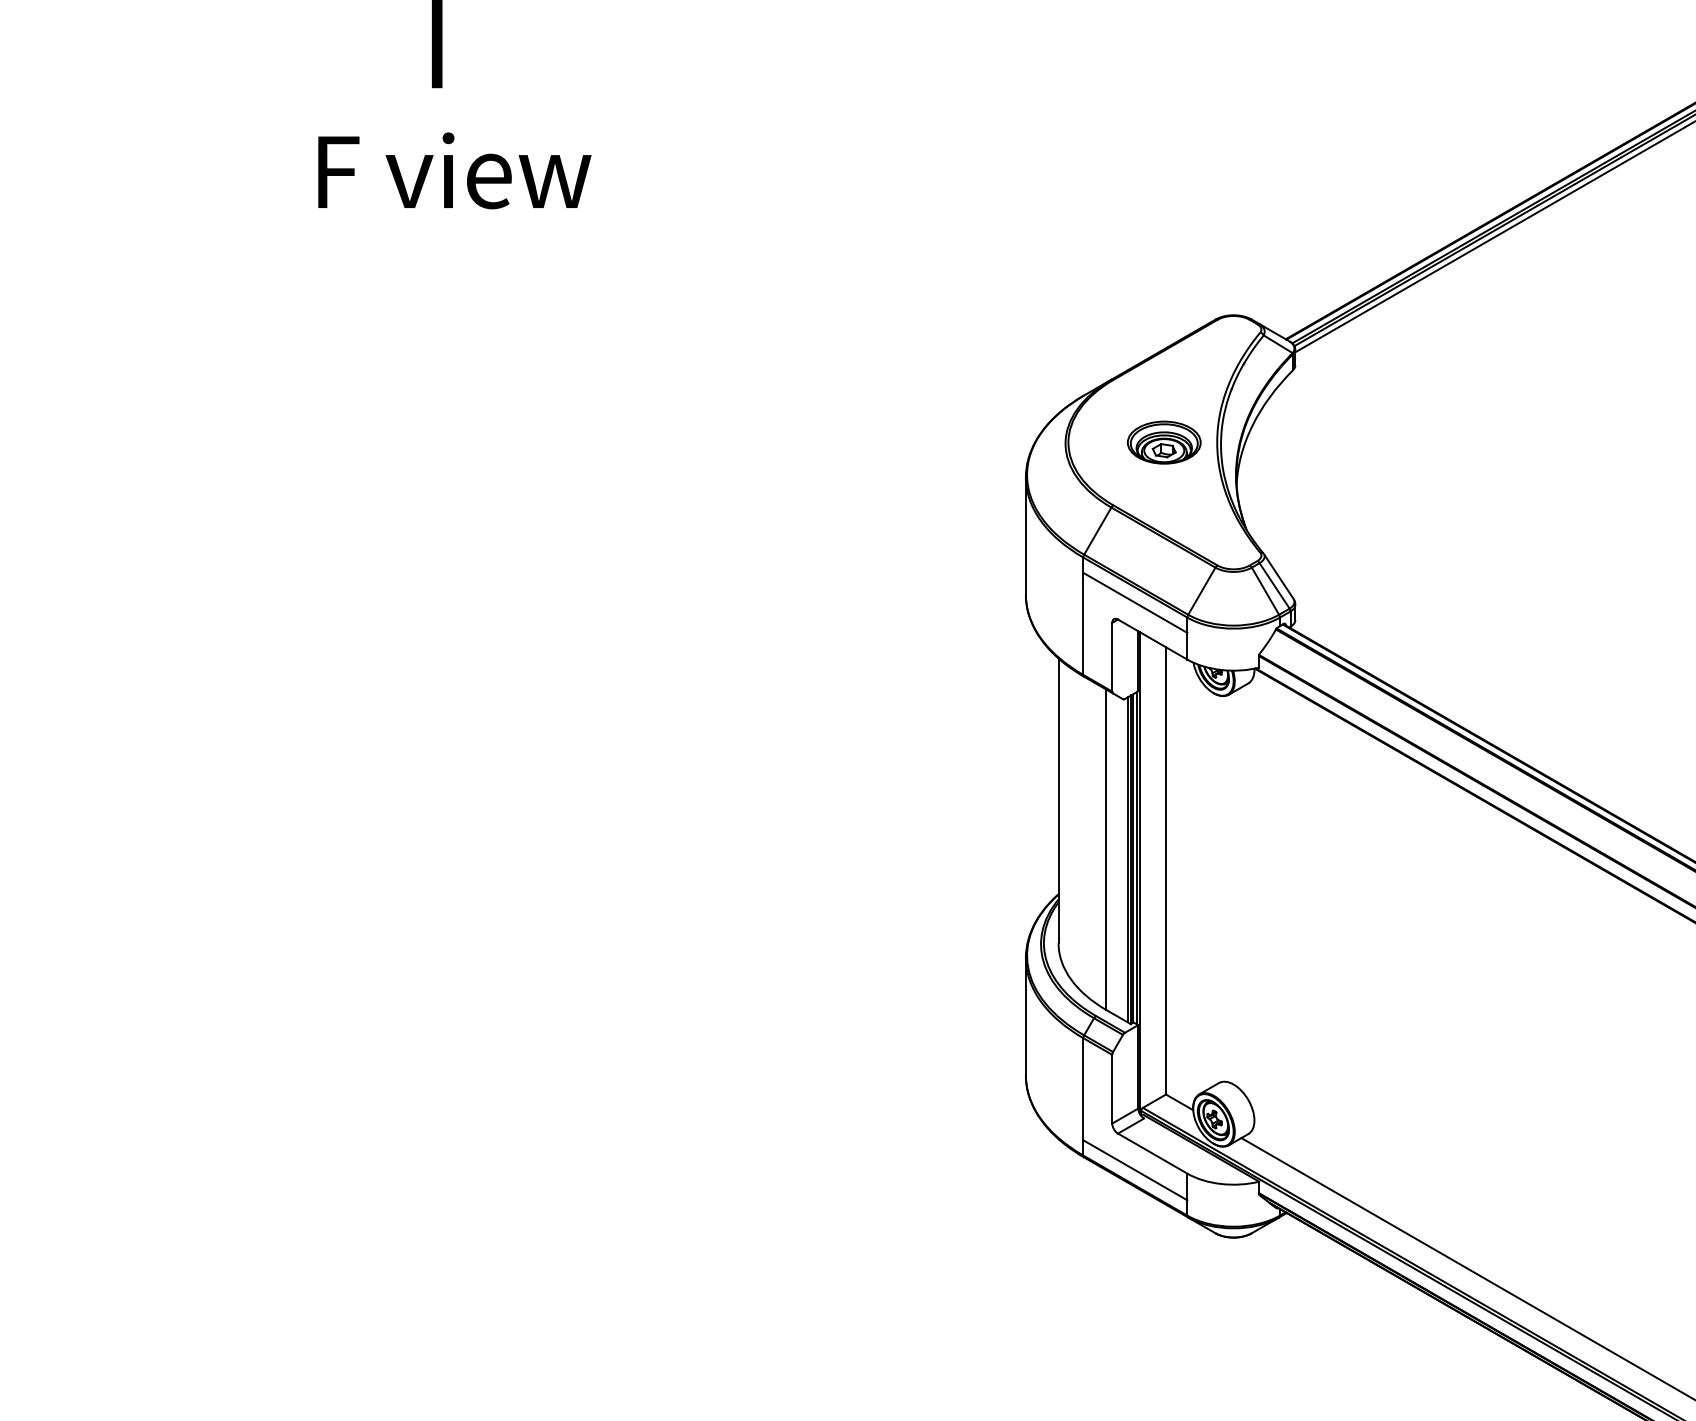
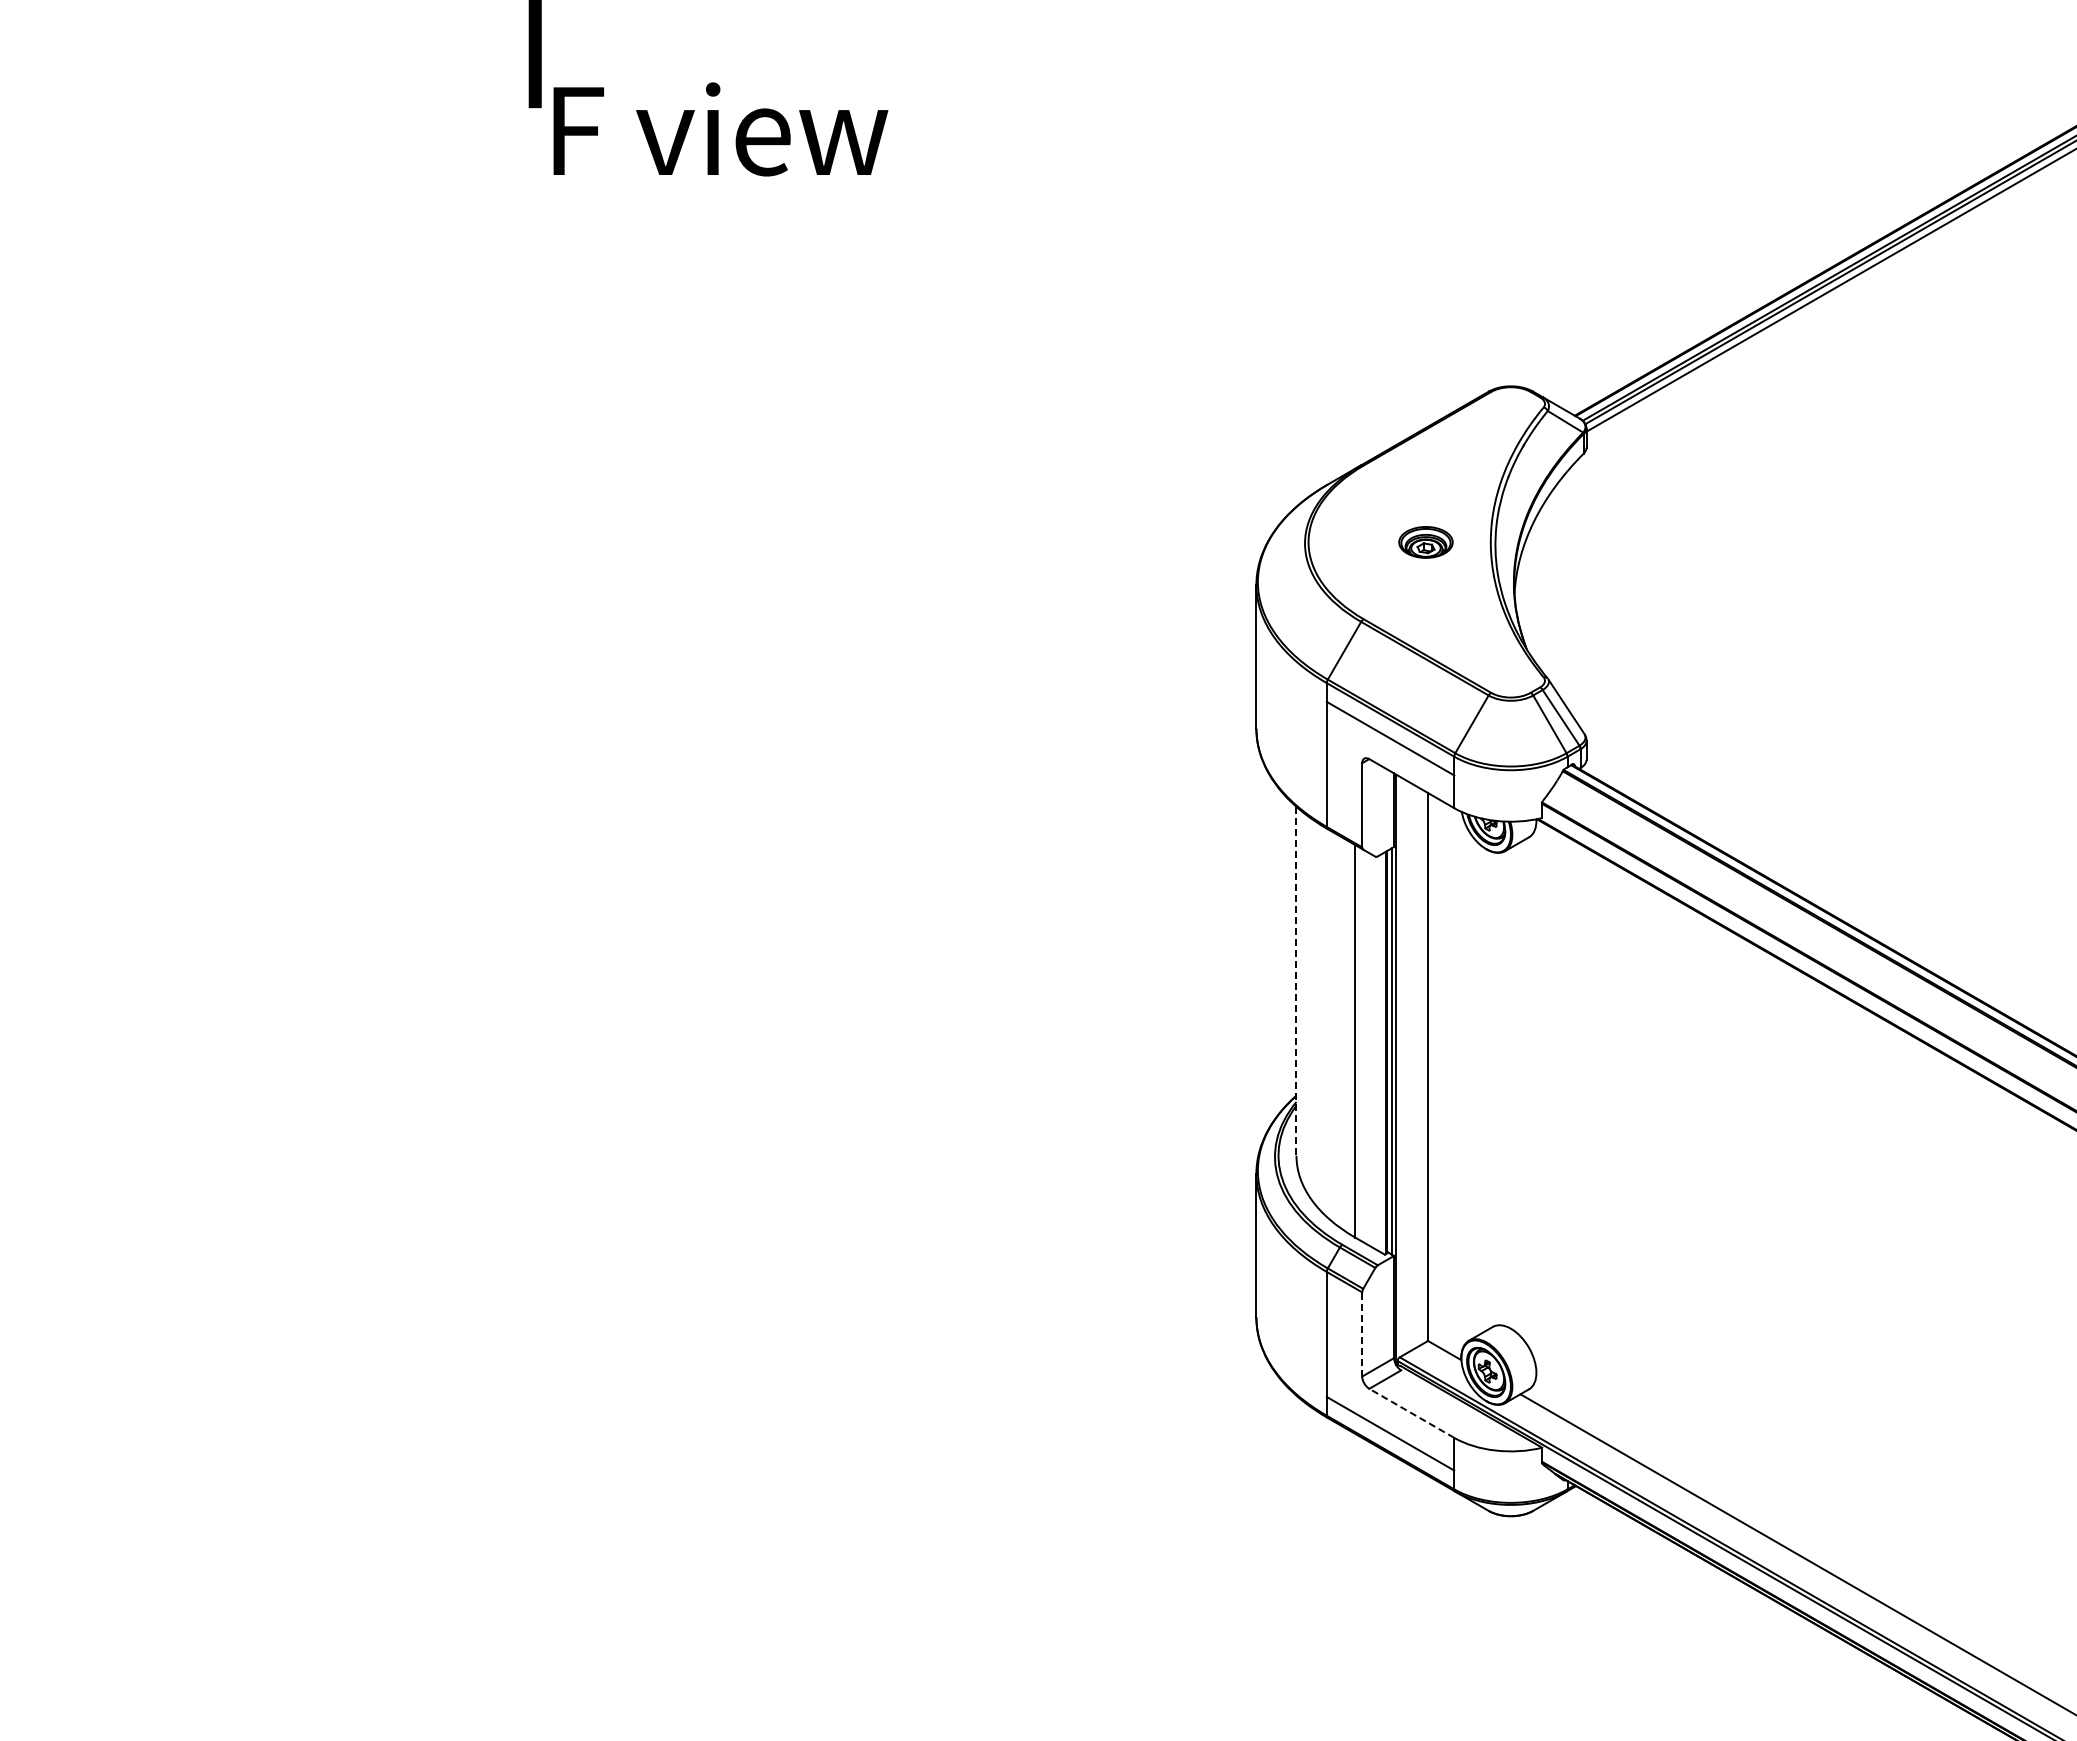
text: (454, 170) -> (720, 129), moved
part: (1163, 442) -> (1425, 542), size x0.6
line: (1058, 801) -> (1296, 981), solid -> dashed
line: (1127, 859) -> (1381, 1053), removed
line: (1112, 1088) -> (1362, 1333), solid -> dashed
line: (1152, 1153) -> (1411, 1413), solid -> dashed

